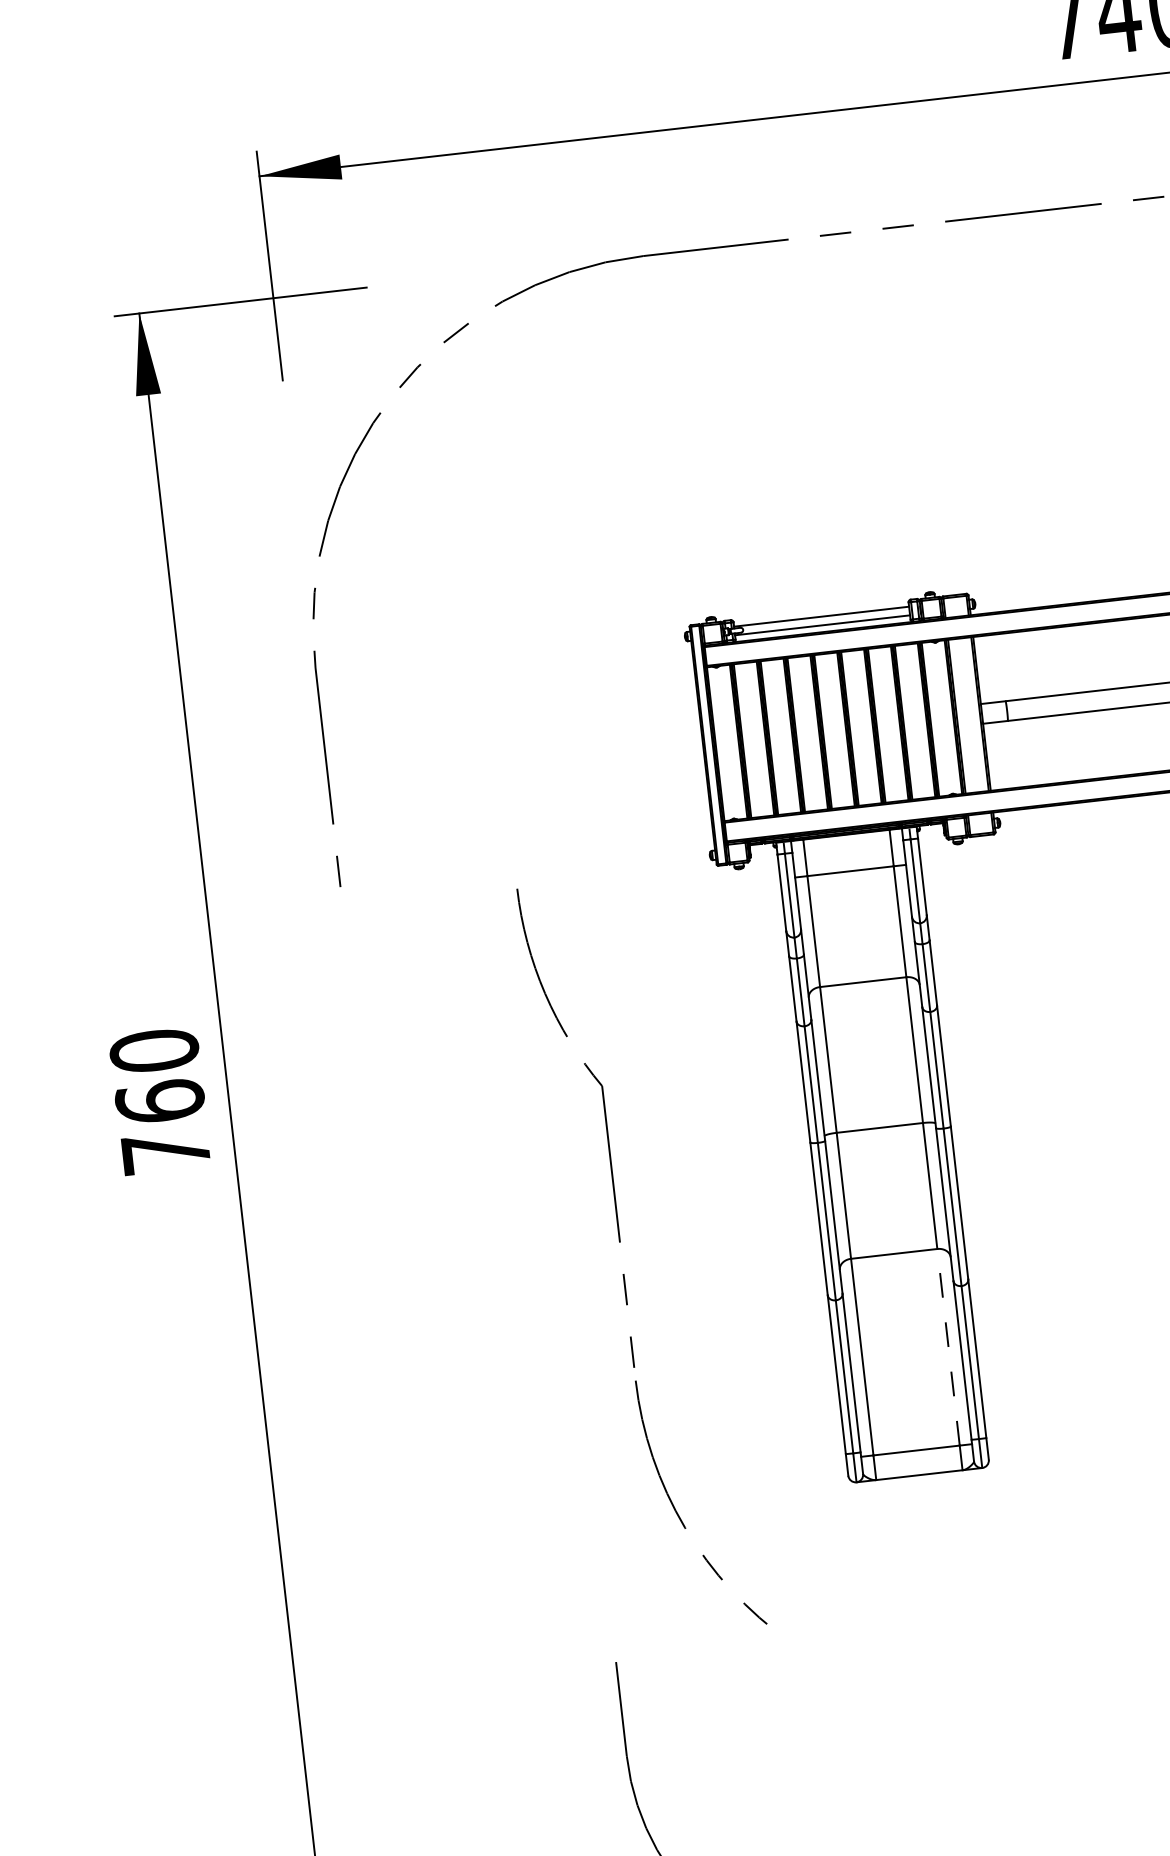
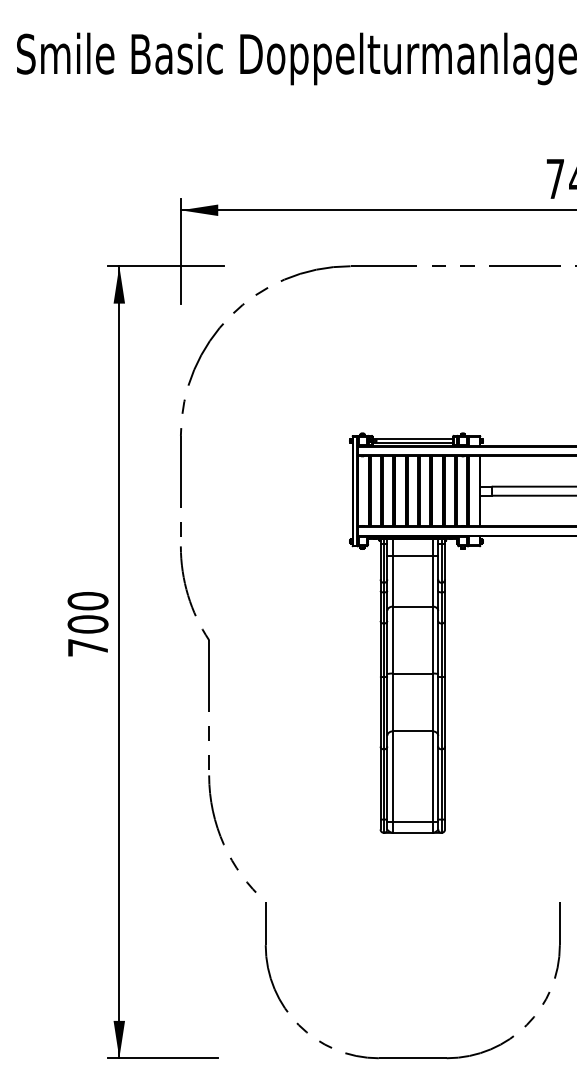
text: (158, 1101) -> (87, 624), 760 -> 700
part: (624, 1273) -> (209, 726), moved
line: (948, 1345) -> (432, 775), dashed -> solid

